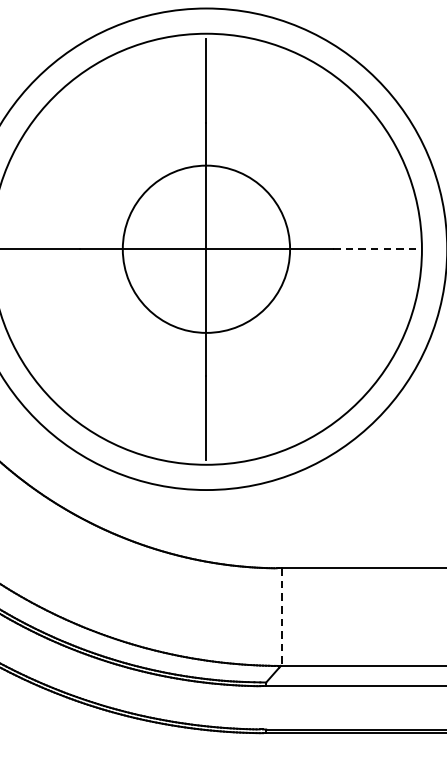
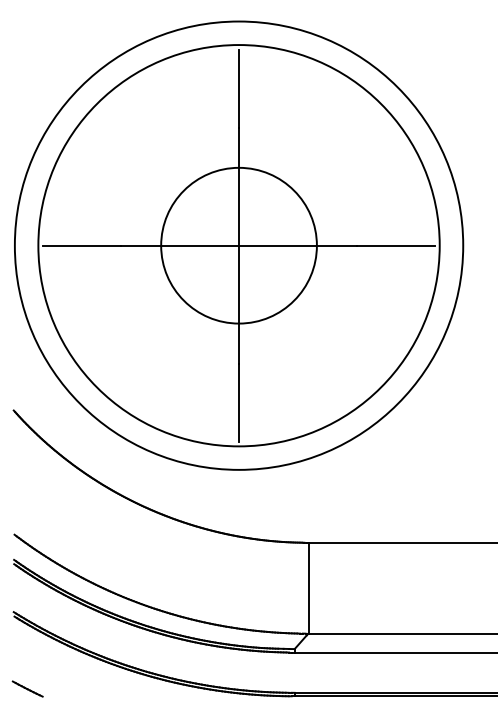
line: (374, 249) -> (395, 245), dashed -> solid
line: (282, 617) -> (309, 588), dashed -> solid

